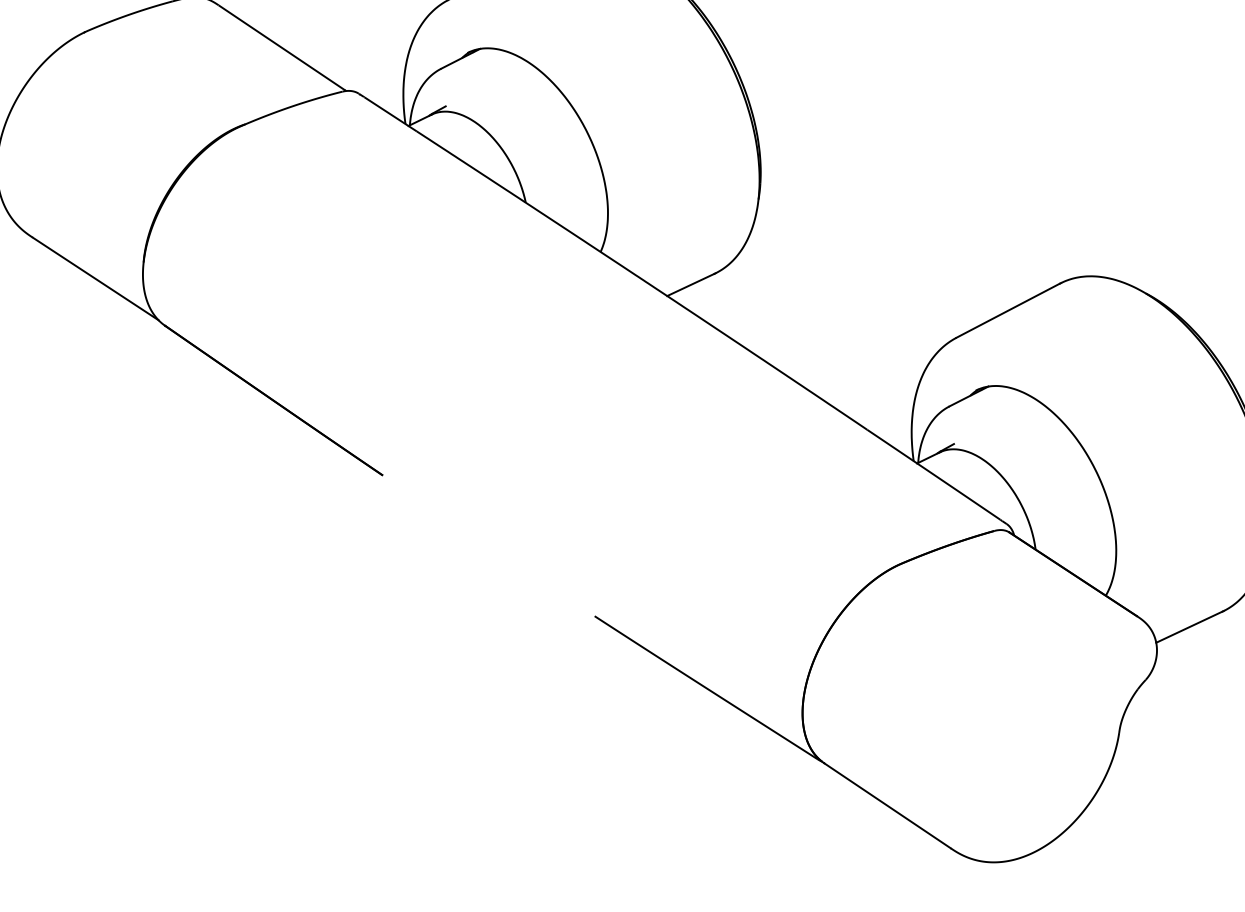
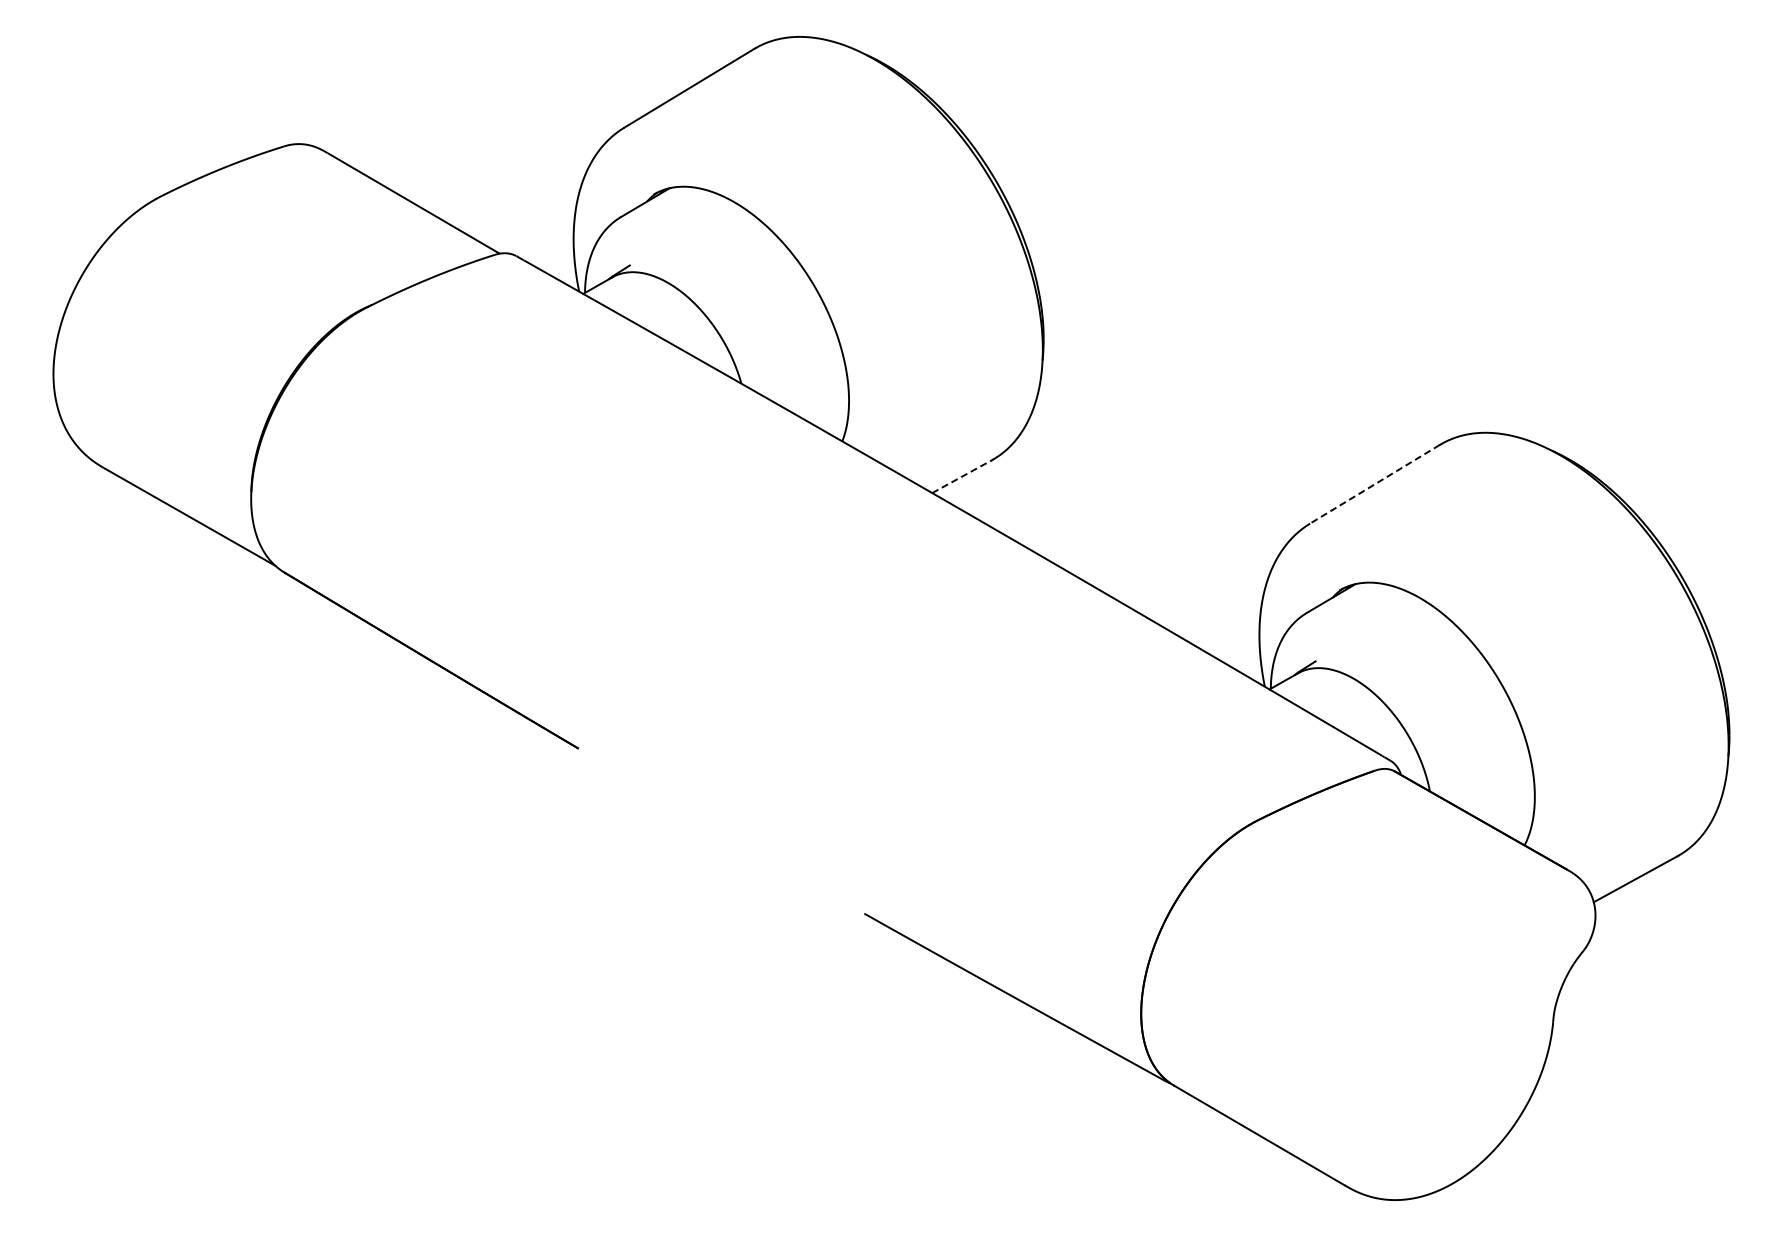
line: (690, 284) -> (961, 476), solid -> dashed
line: (1008, 310) -> (1375, 484), solid -> dashed

